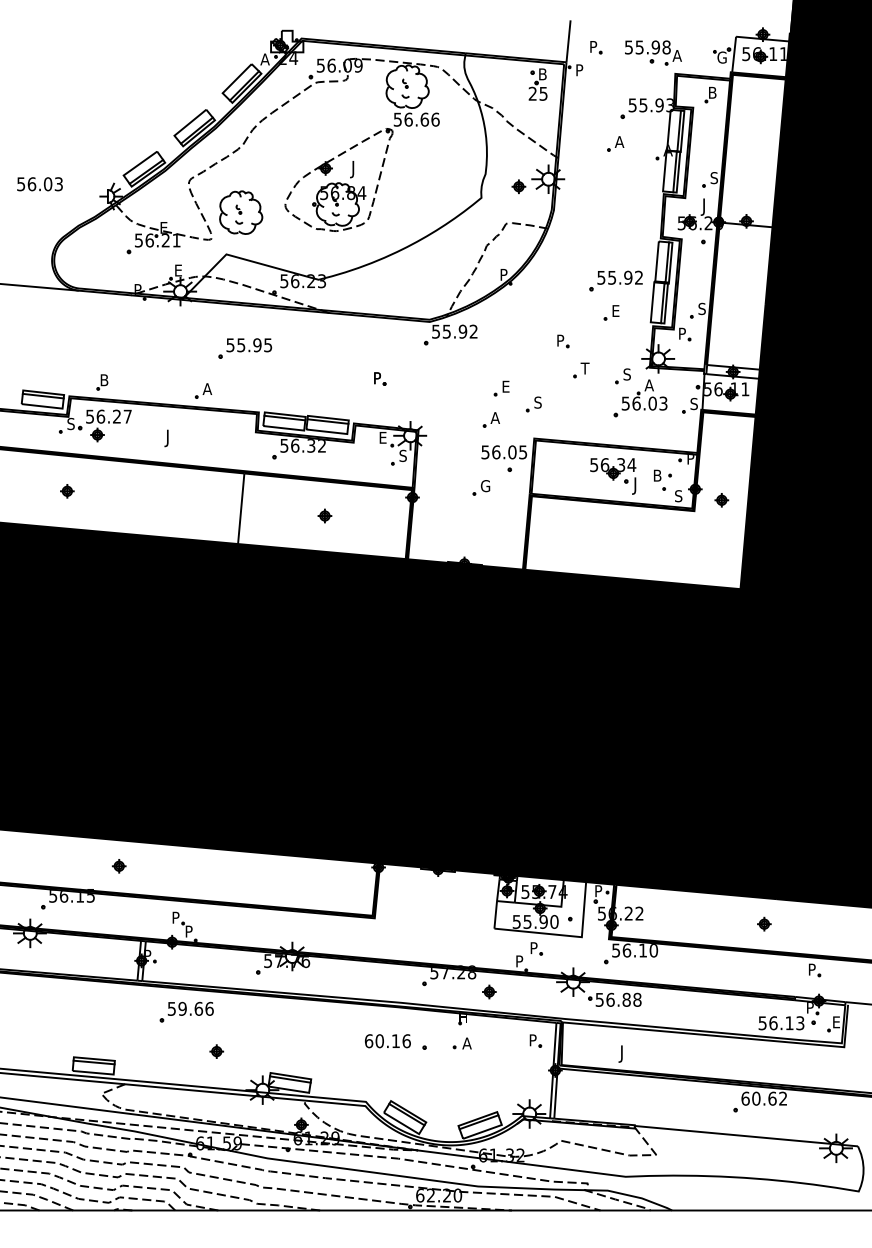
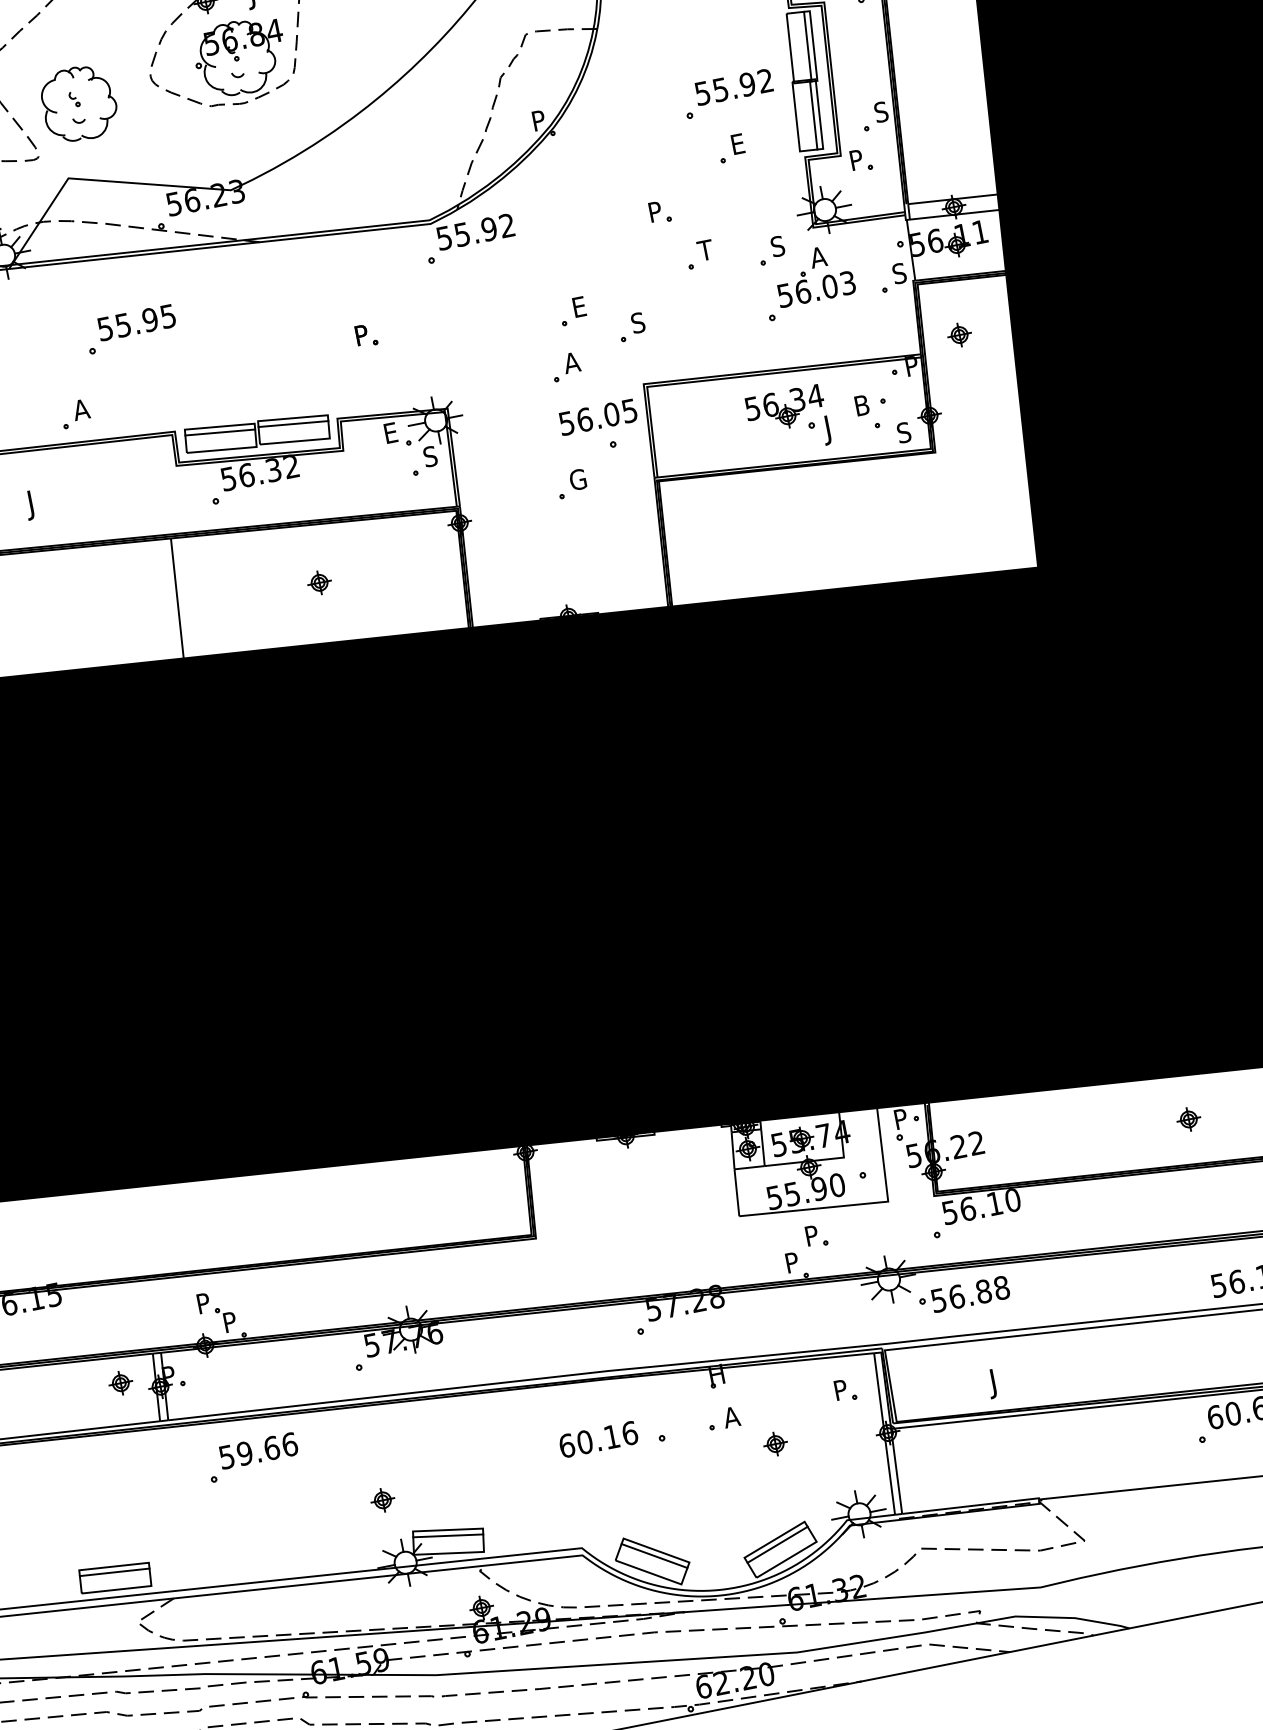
part: (721, 500) -> (959, 335), moved
part: (118, 866) -> (119, 1383), moved
part: (489, 991) -> (775, 1443), moved
part: (216, 1051) -> (382, 1500), moved

